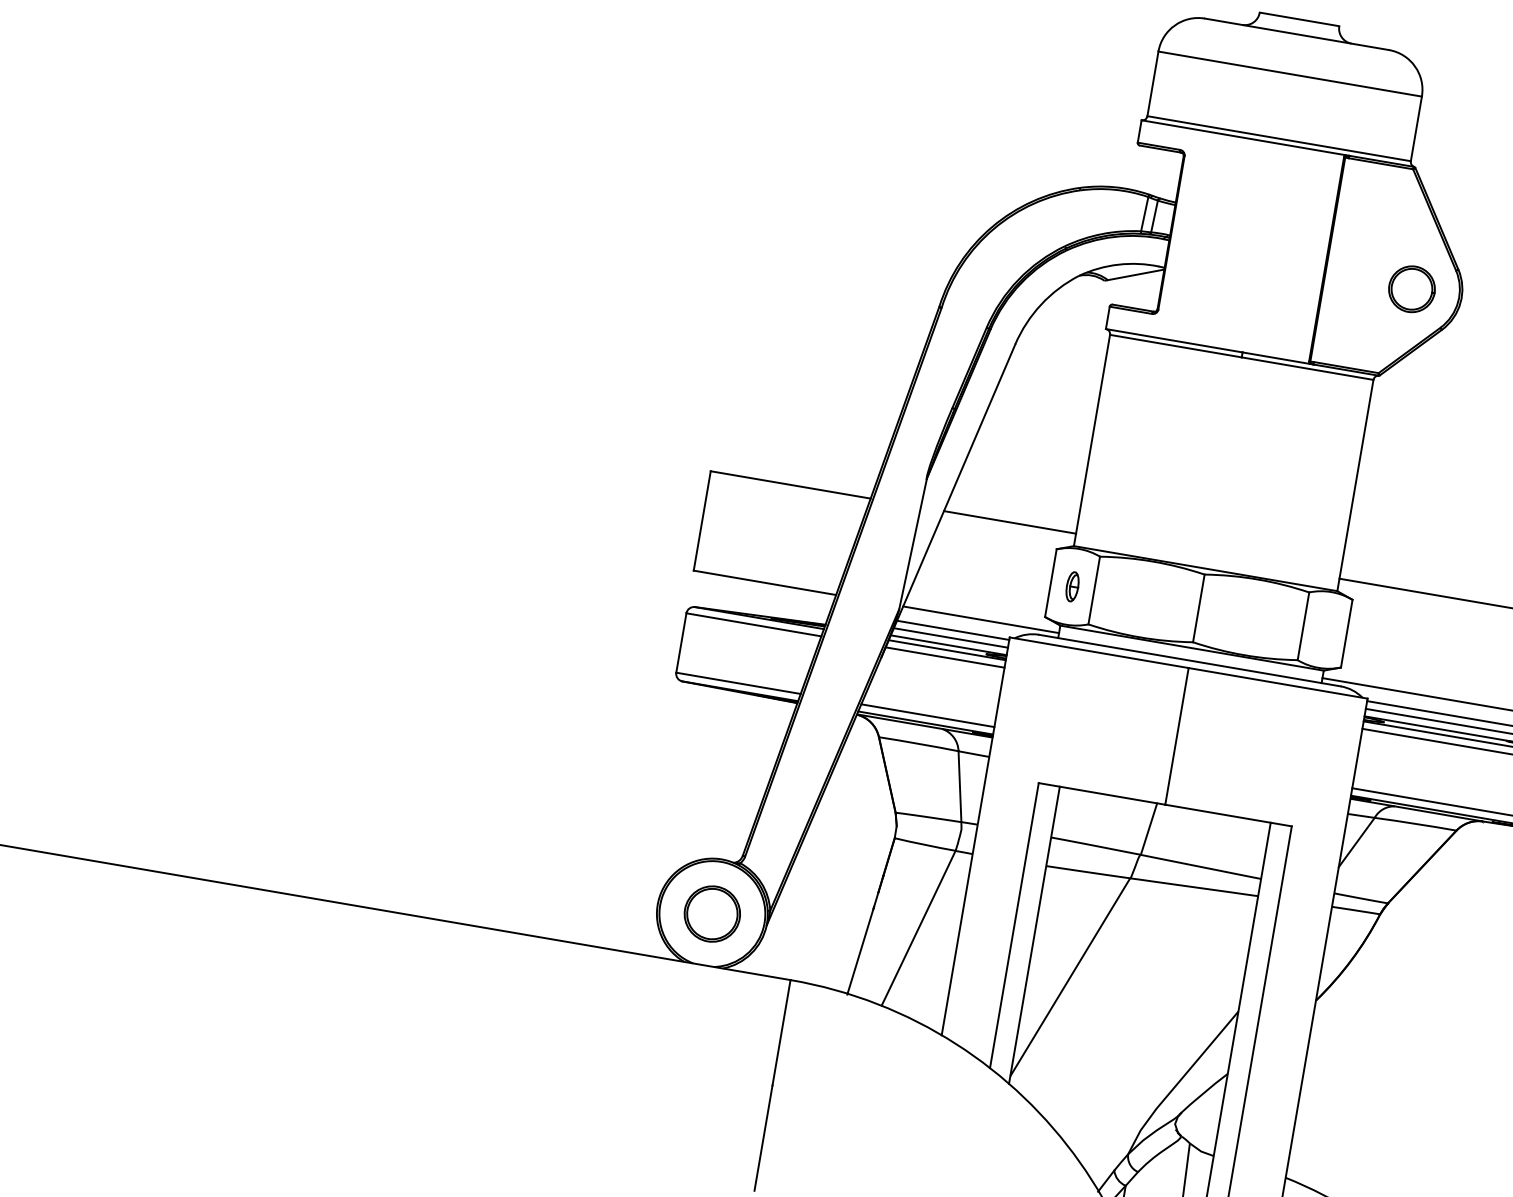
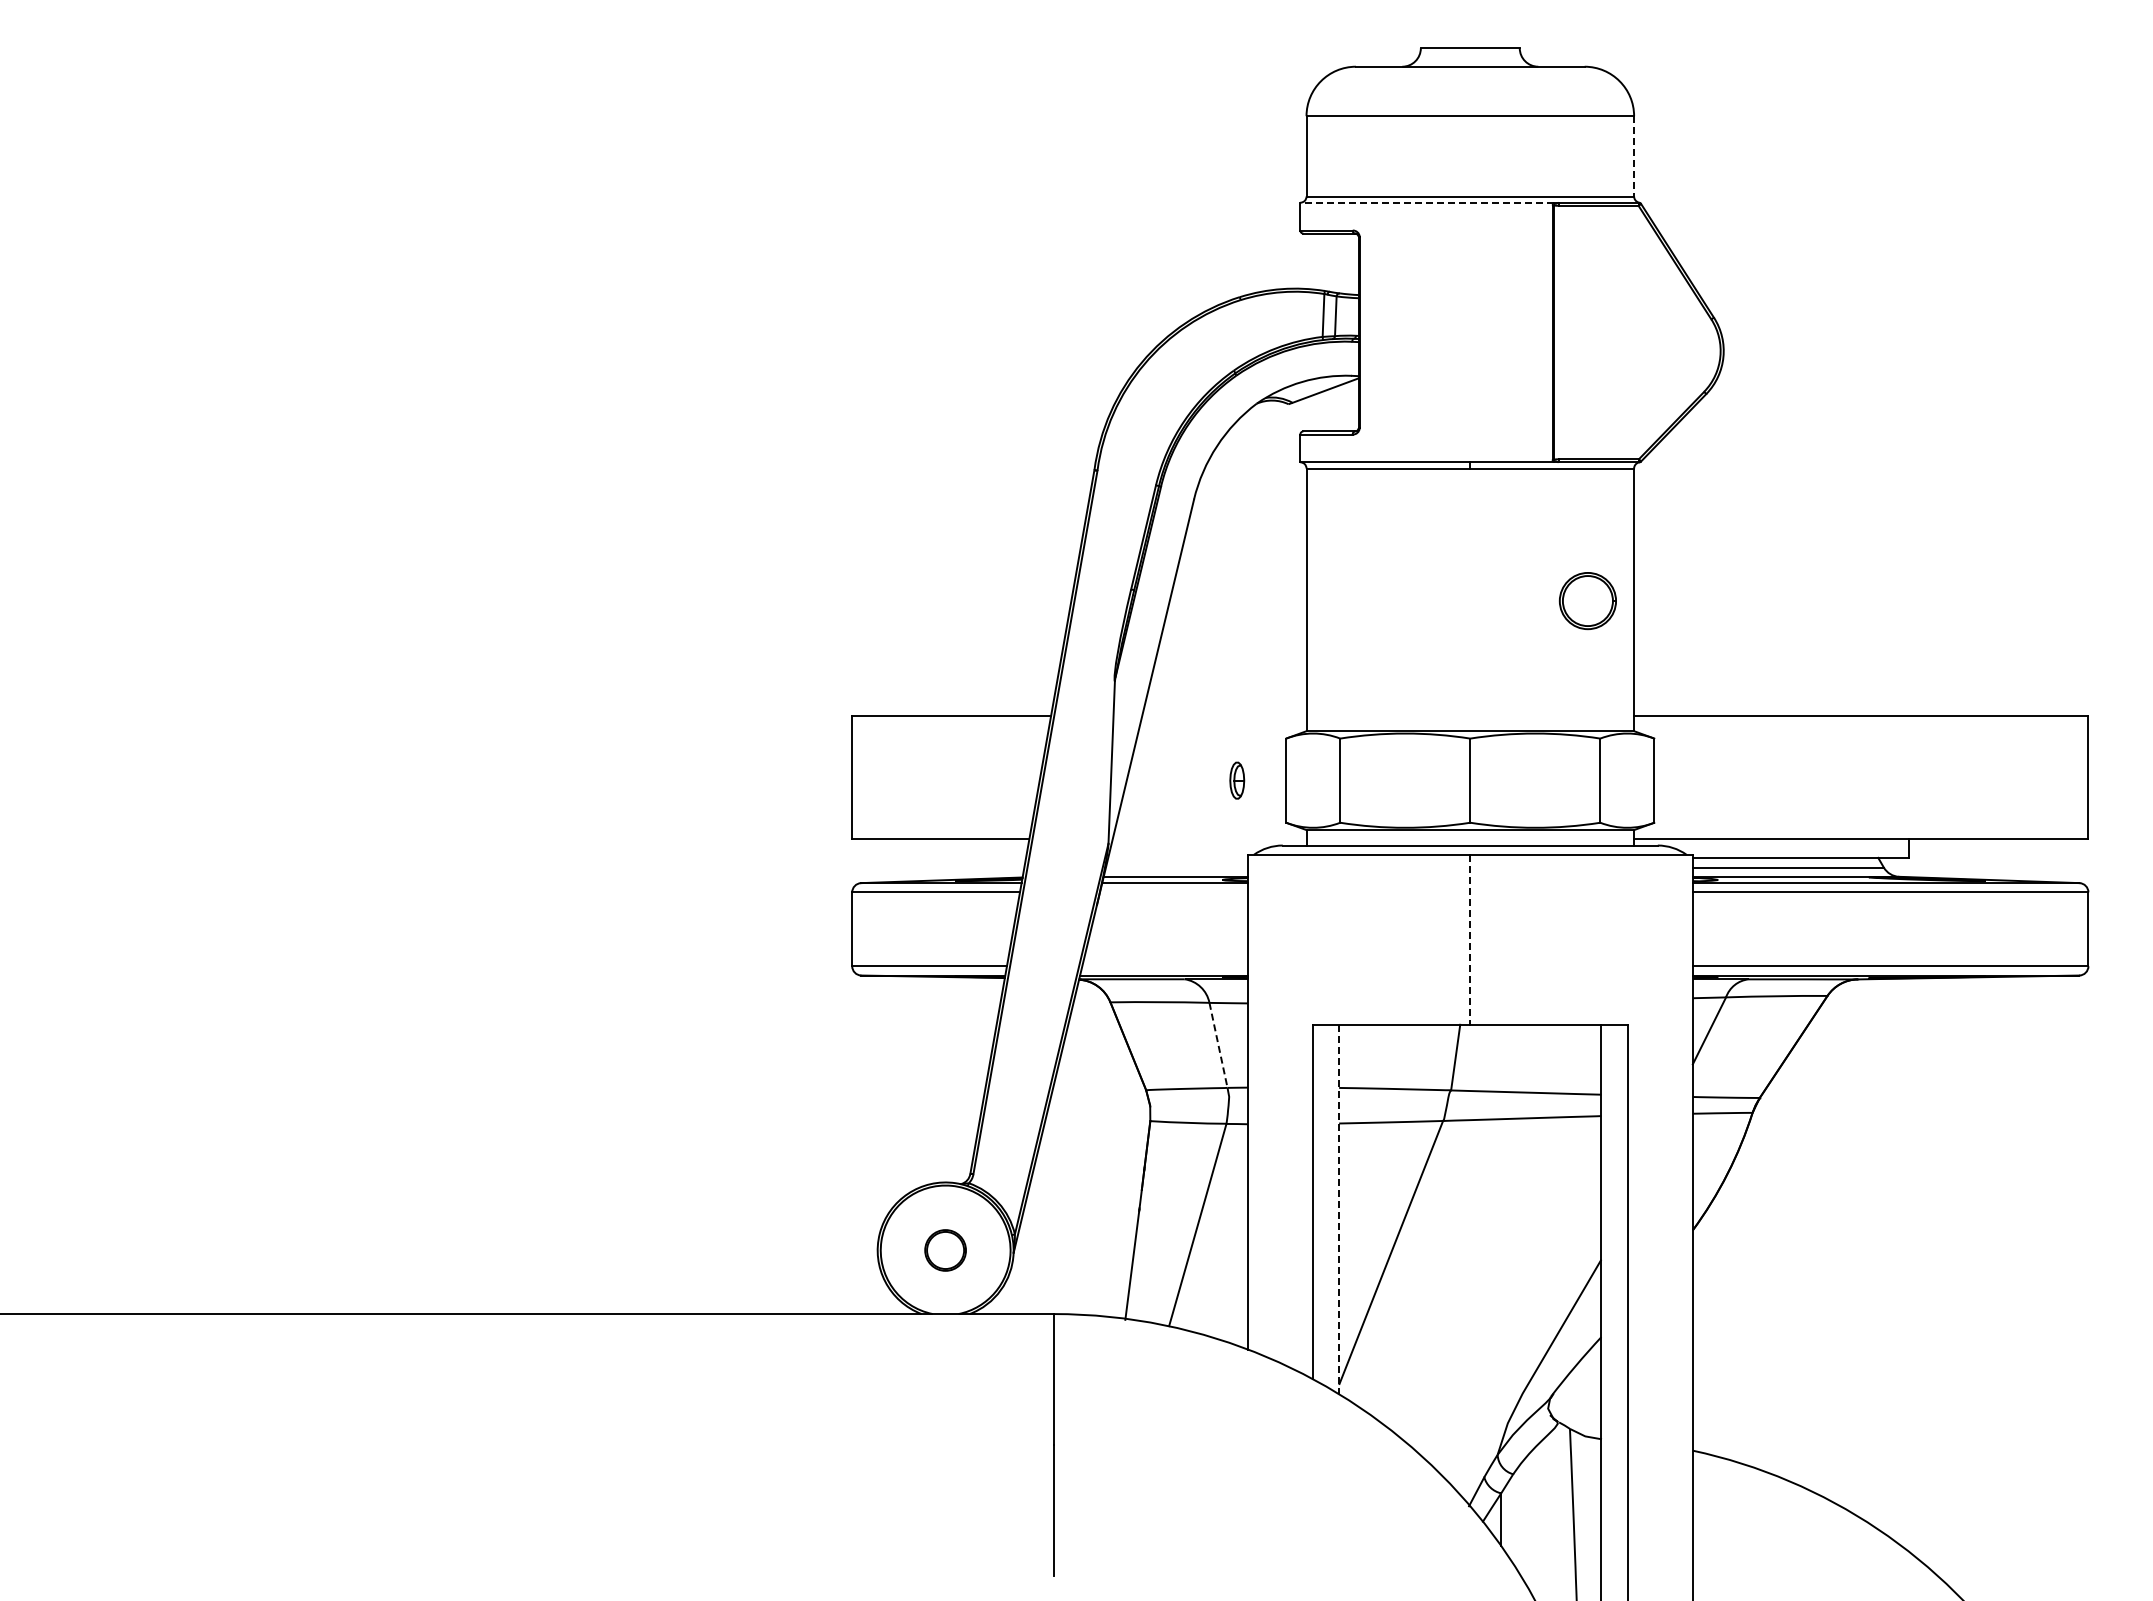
line: (1416, 129) -> (1634, 156), solid -> dashed
line: (1243, 137) -> (1427, 202), solid -> dashed
part: (1411, 289) -> (1587, 601), moved
line: (1010, 522) -> (1224, 715), removed
part: (1072, 586) -> (1237, 780), moved
line: (981, 619) -> (1209, 839), removed
line: (952, 629) -> (1177, 857), removed
line: (950, 637) -> (1176, 867), removed
line: (944, 657) -> (1173, 892), removed
line: (927, 715) -> (1164, 966), removed
line: (1177, 736) -> (1470, 939), solid -> dashed
line: (959, 786) -> (1218, 1045), solid -> dashed
part: (712, 914) -> (945, 1250), size x0.6
line: (1034, 935) -> (1339, 1209), solid -> dashed

